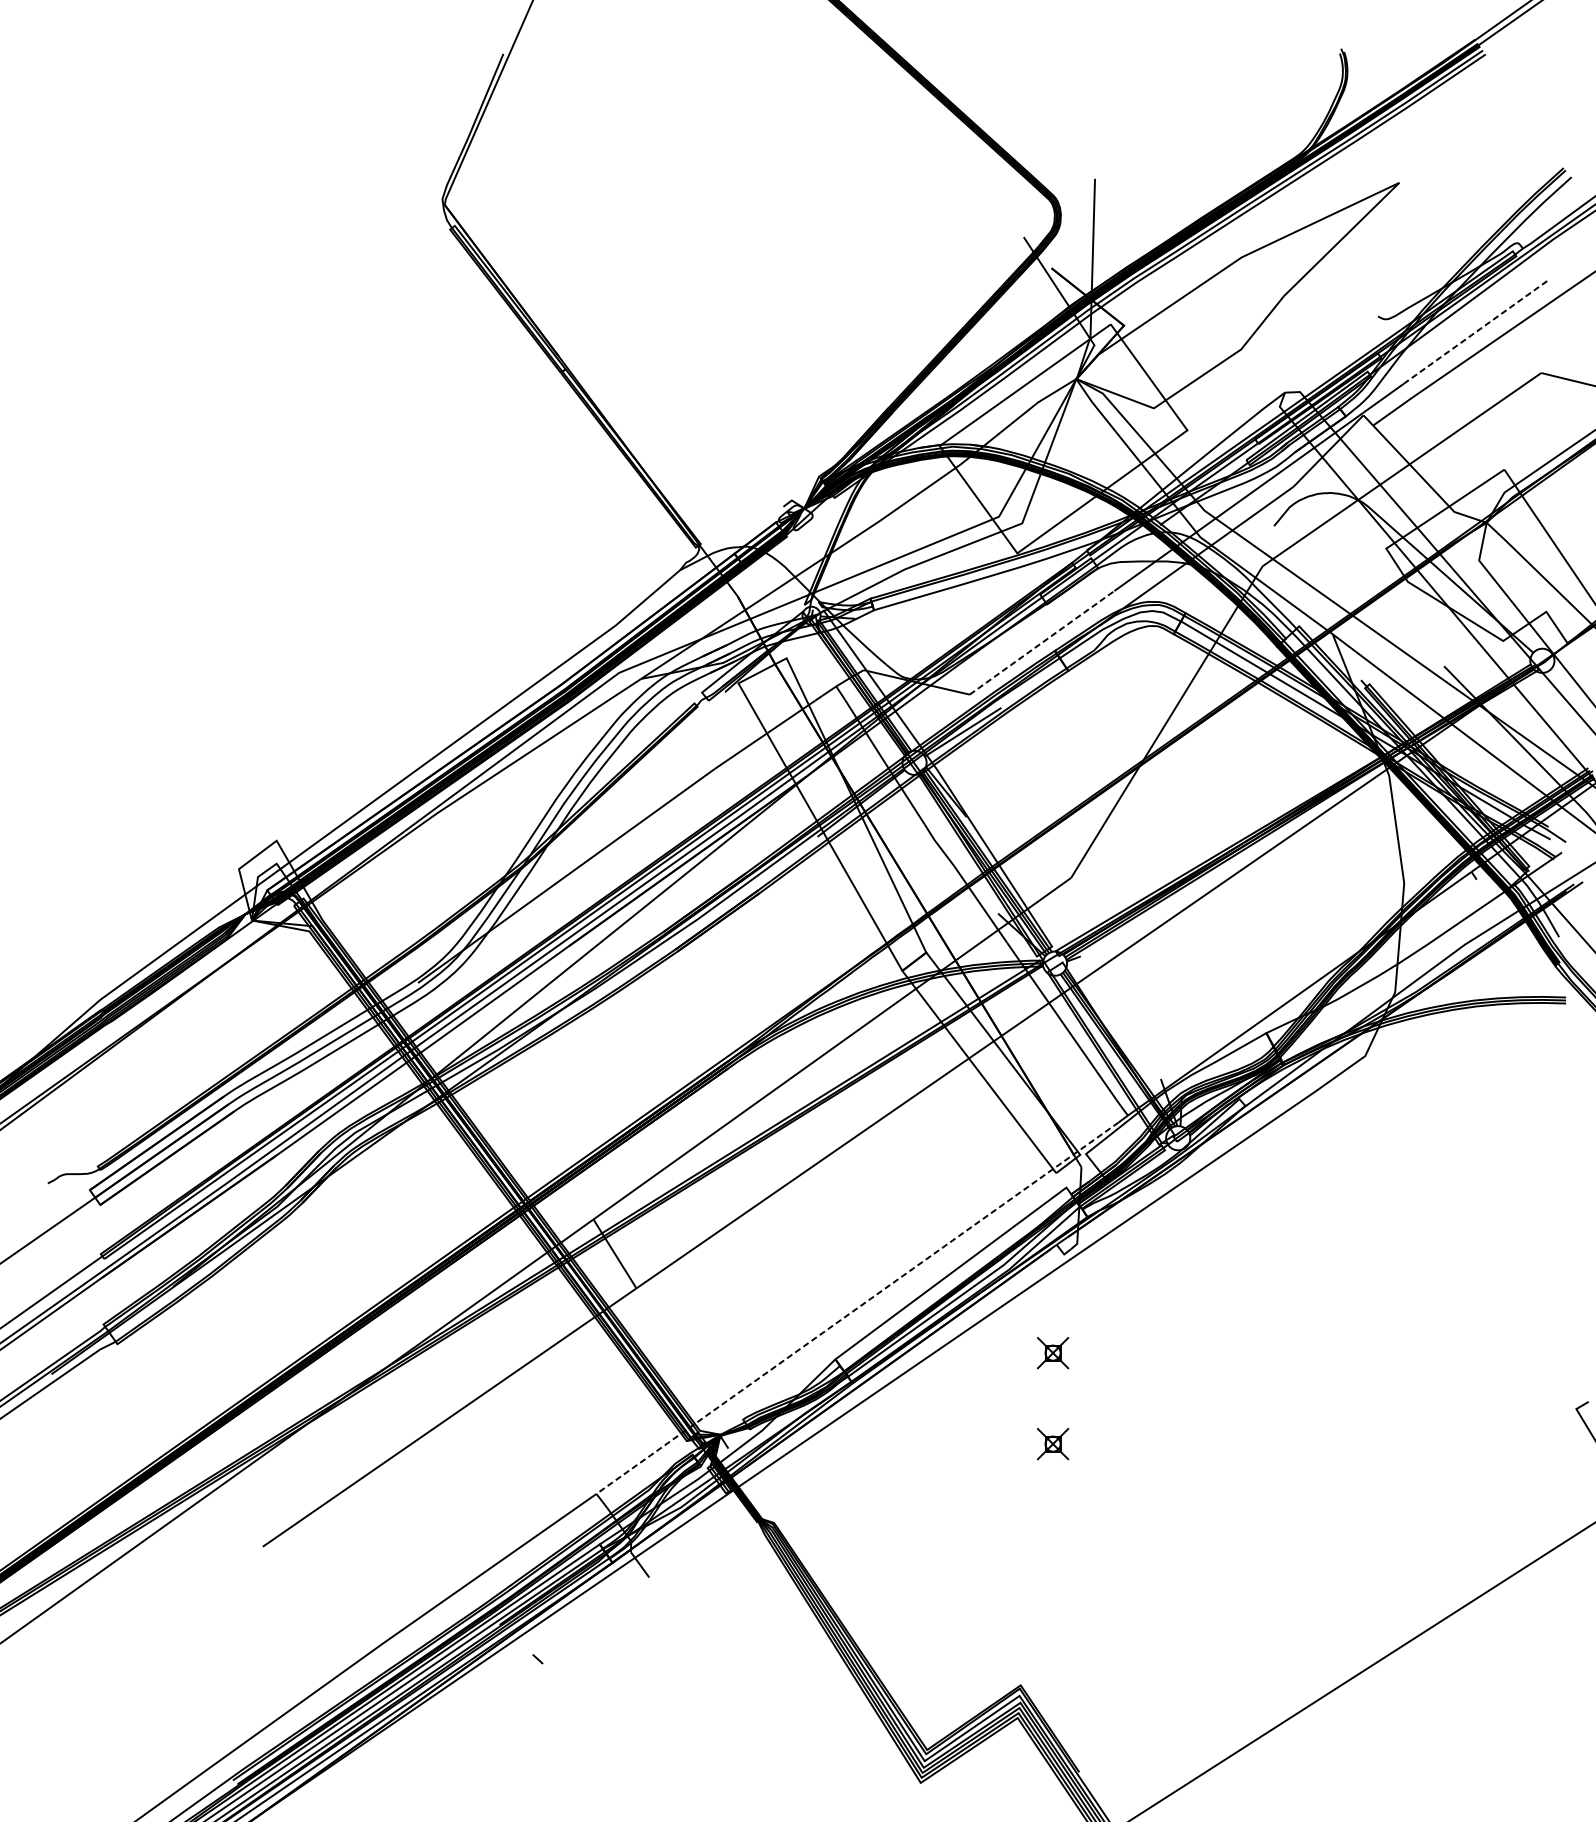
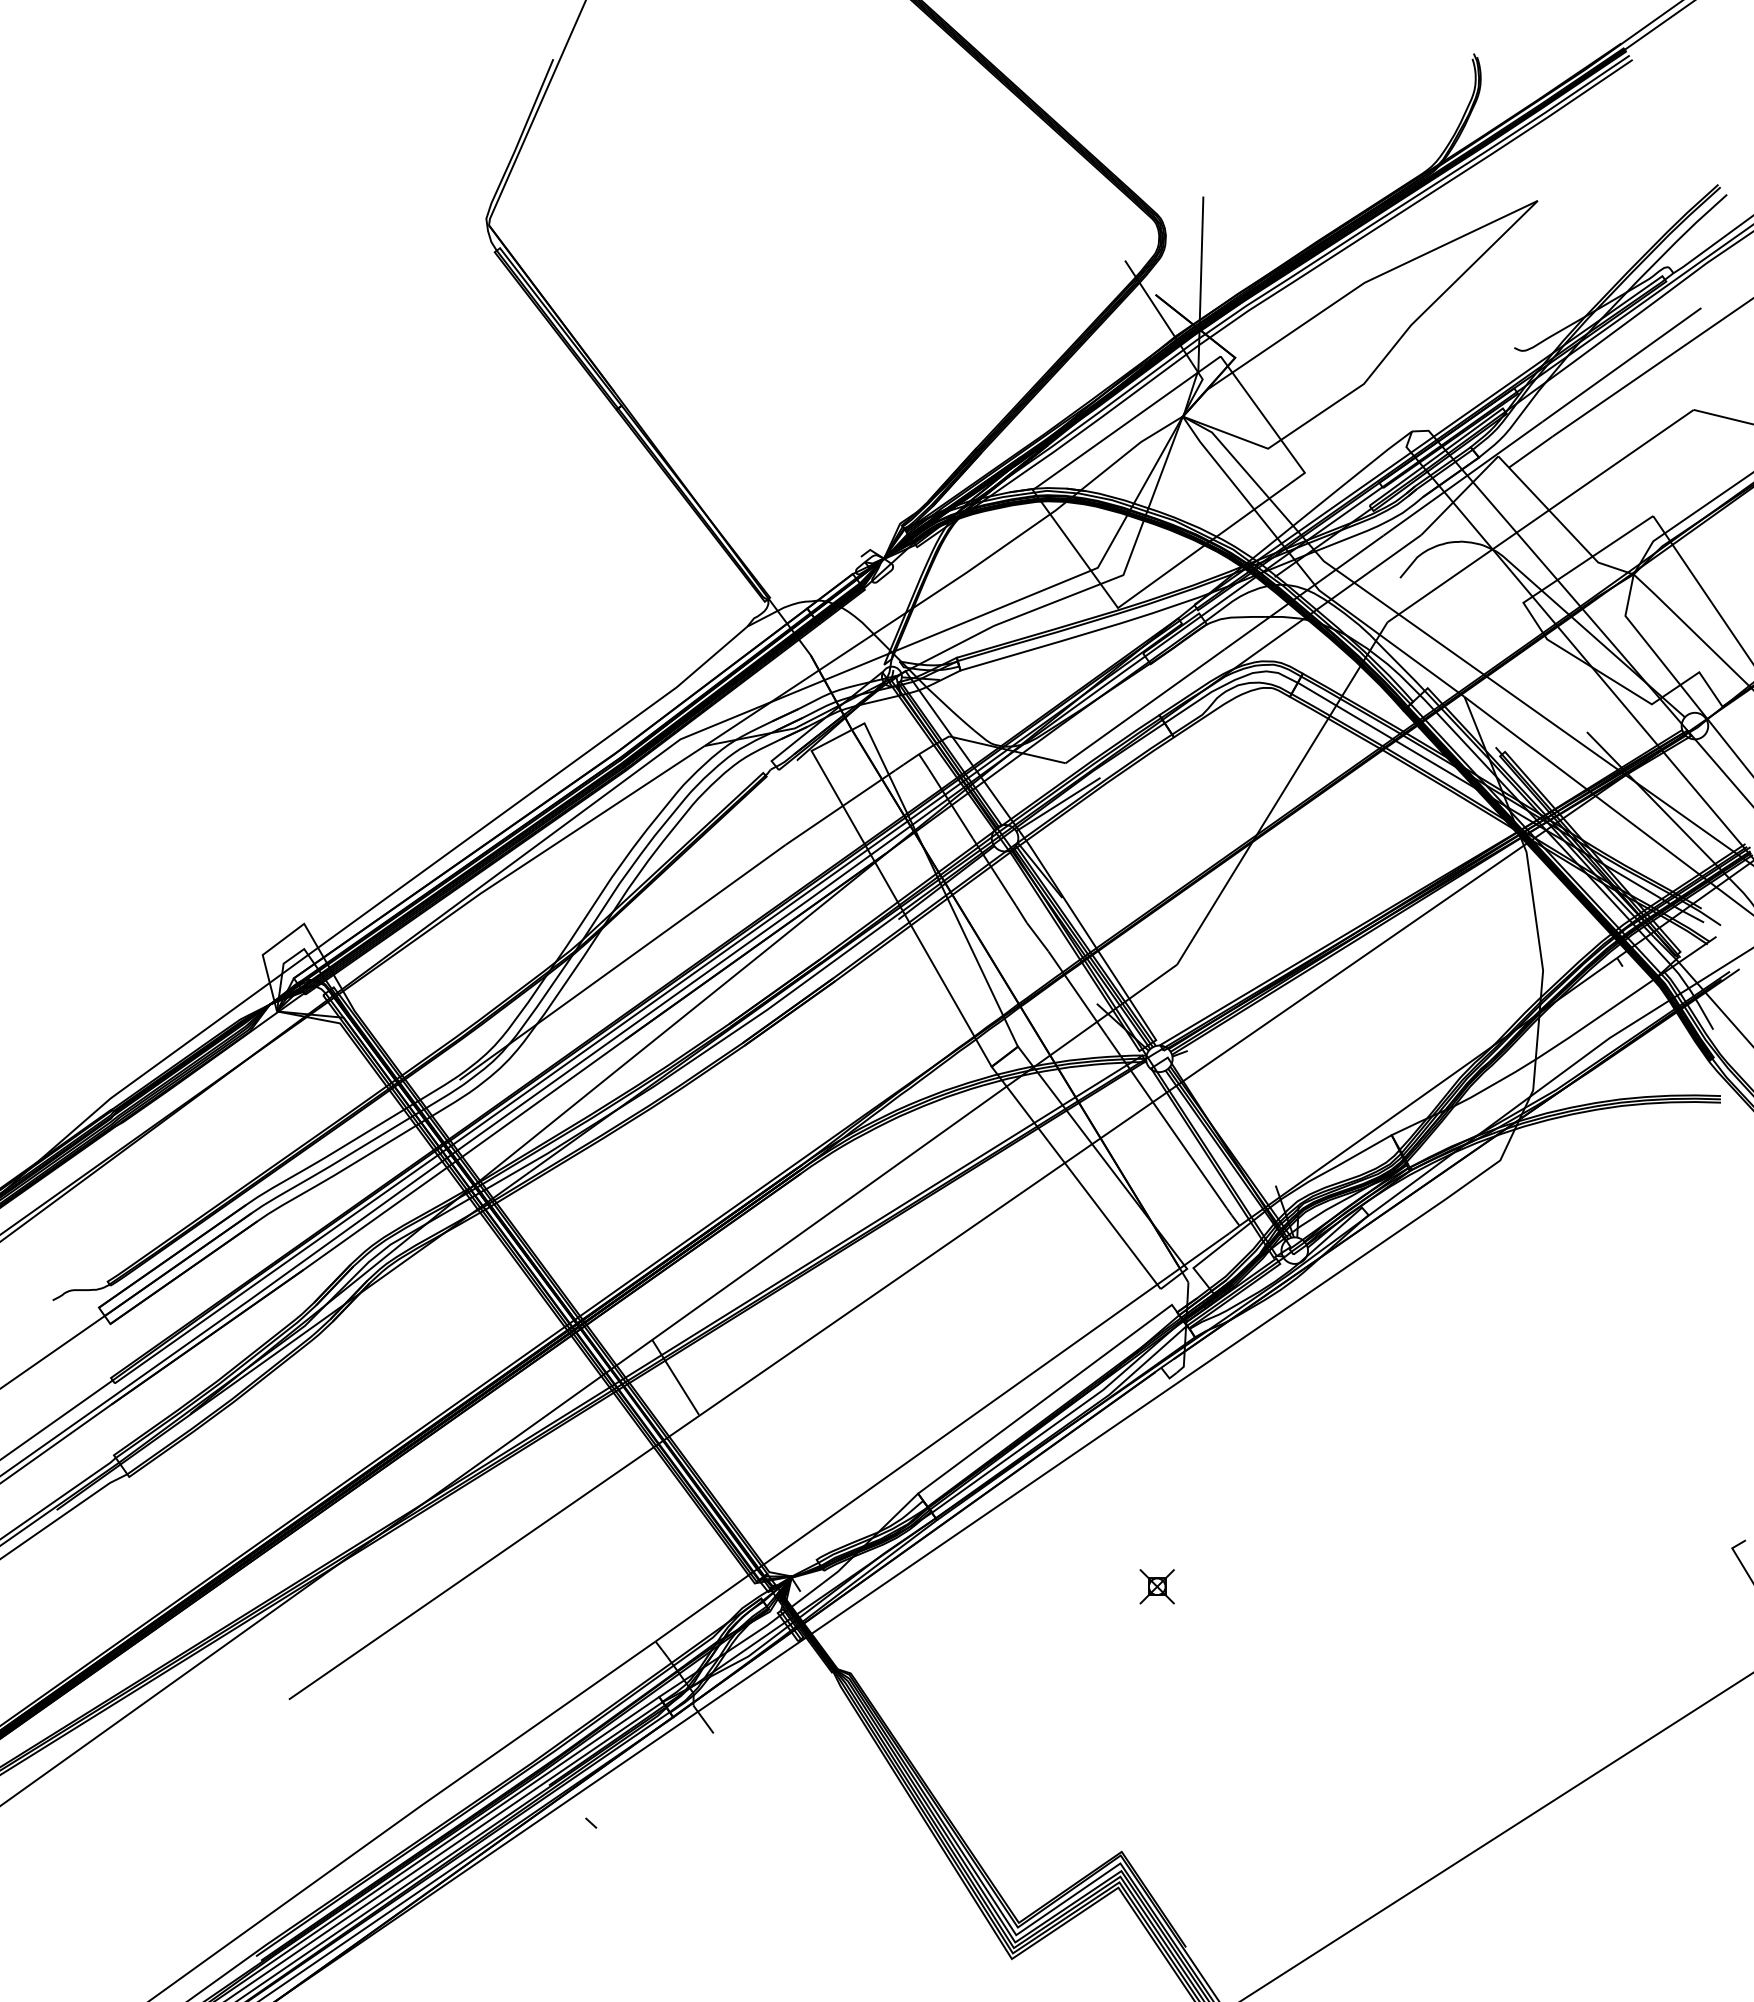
line: (1475, 331) -> (1621, 364), dashed -> solid
line: (1042, 642) -> (1145, 706), dashed -> solid
line: (857, 1308) -> (942, 1437), dashed -> solid
part: (1052, 1352) -> (1156, 1486), removed

